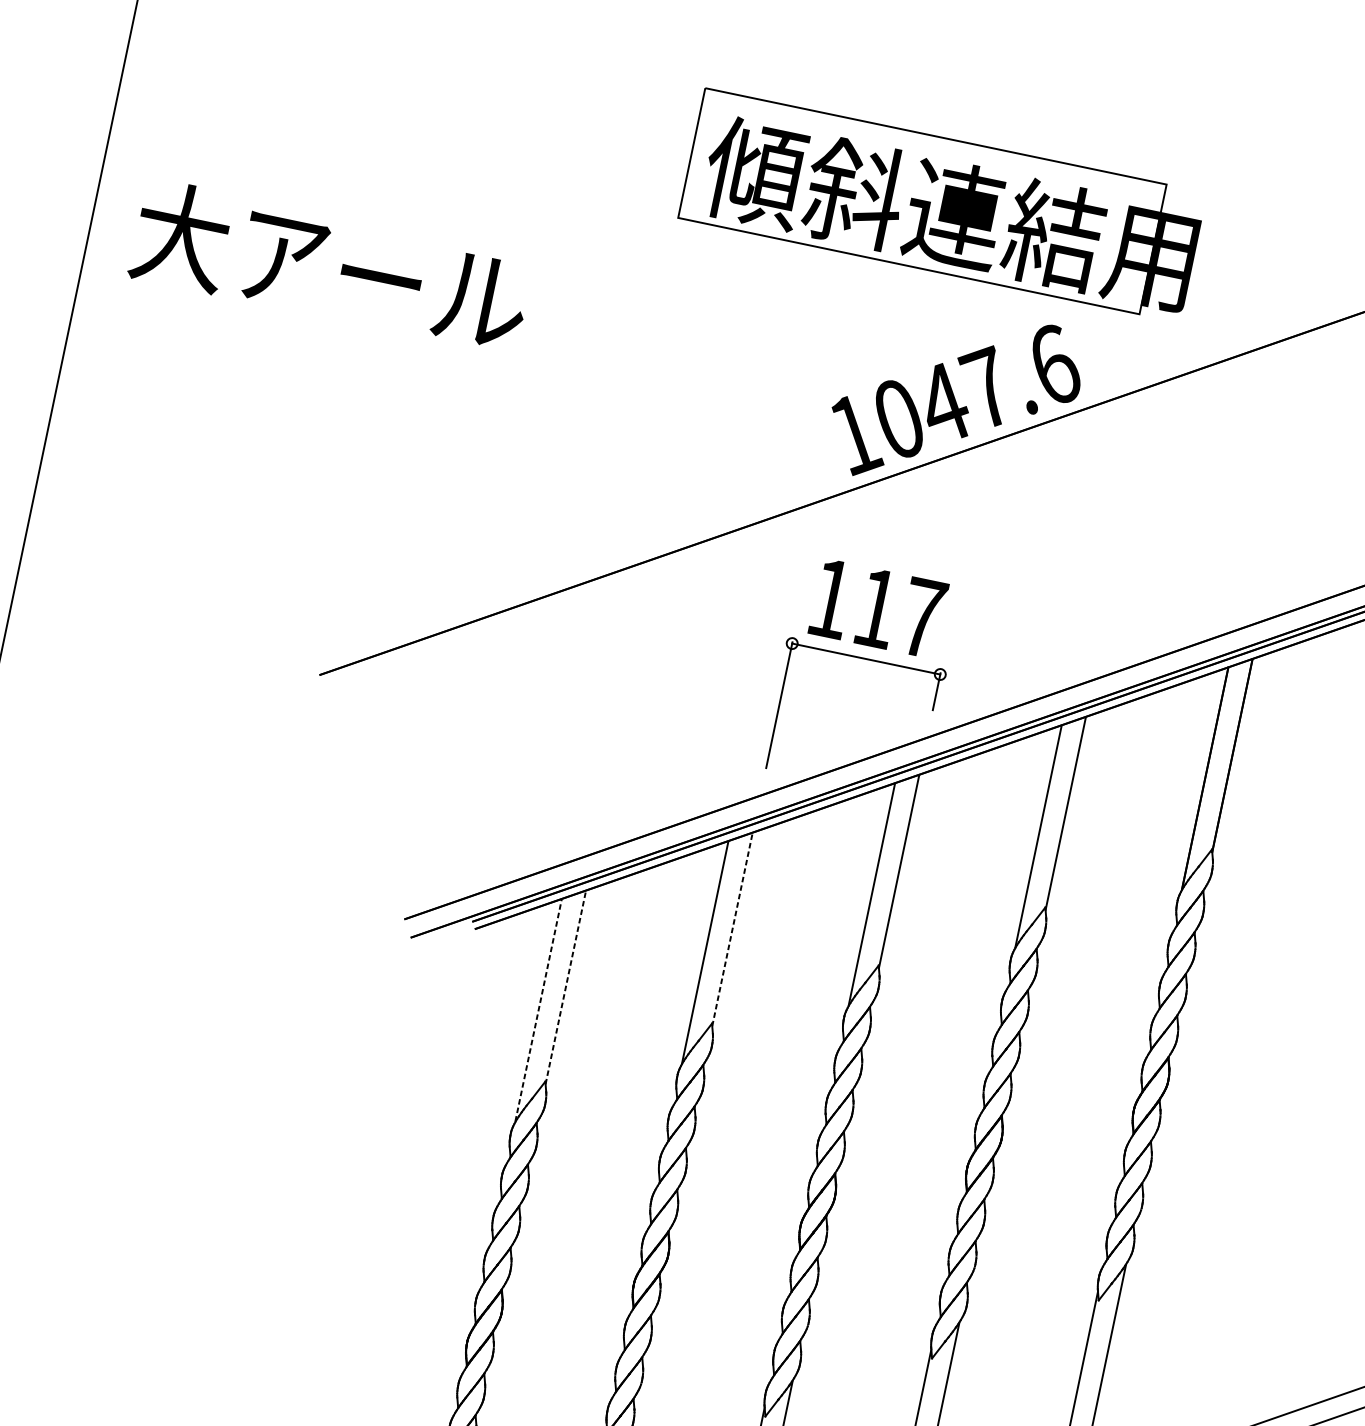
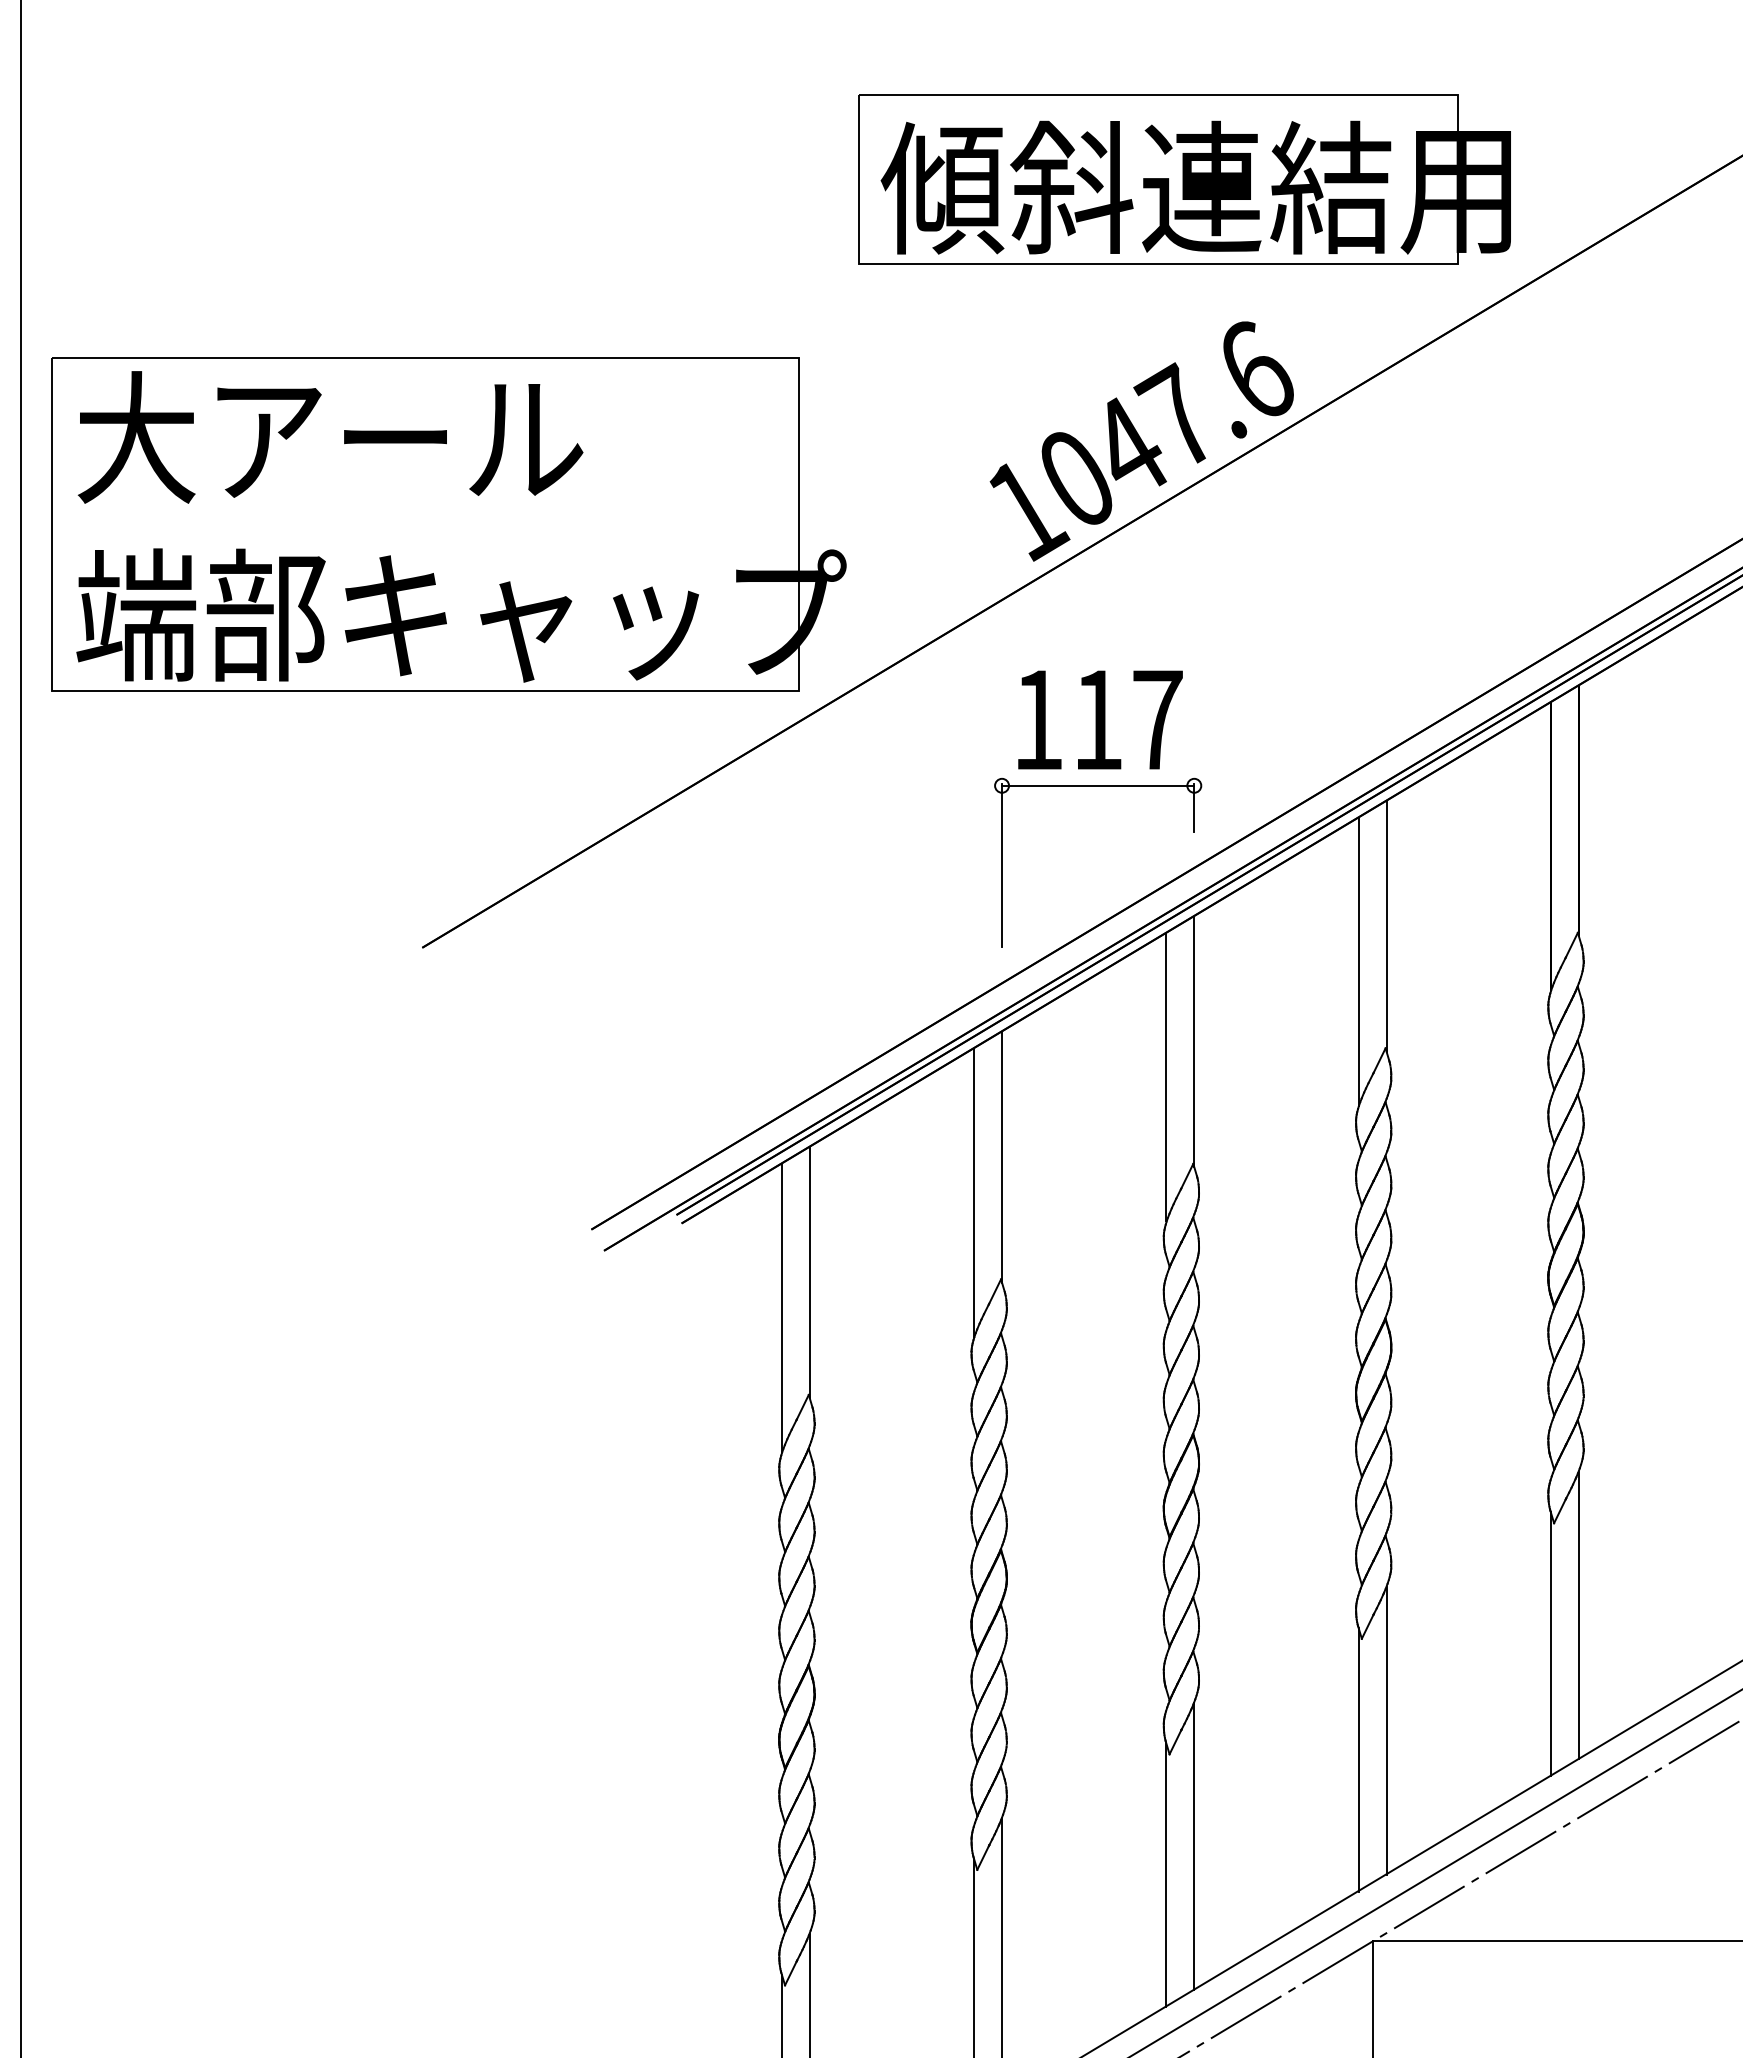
part: (942, 205) -> (1184, 179), moved
part: (407, 353) -> (448, 524), added
line: (732, 929) -> (1002, 1156), dashed -> solid
line: (565, 987) -> (809, 1272), dashed -> solid
line: (538, 1010) -> (781, 1308), dashed -> solid

